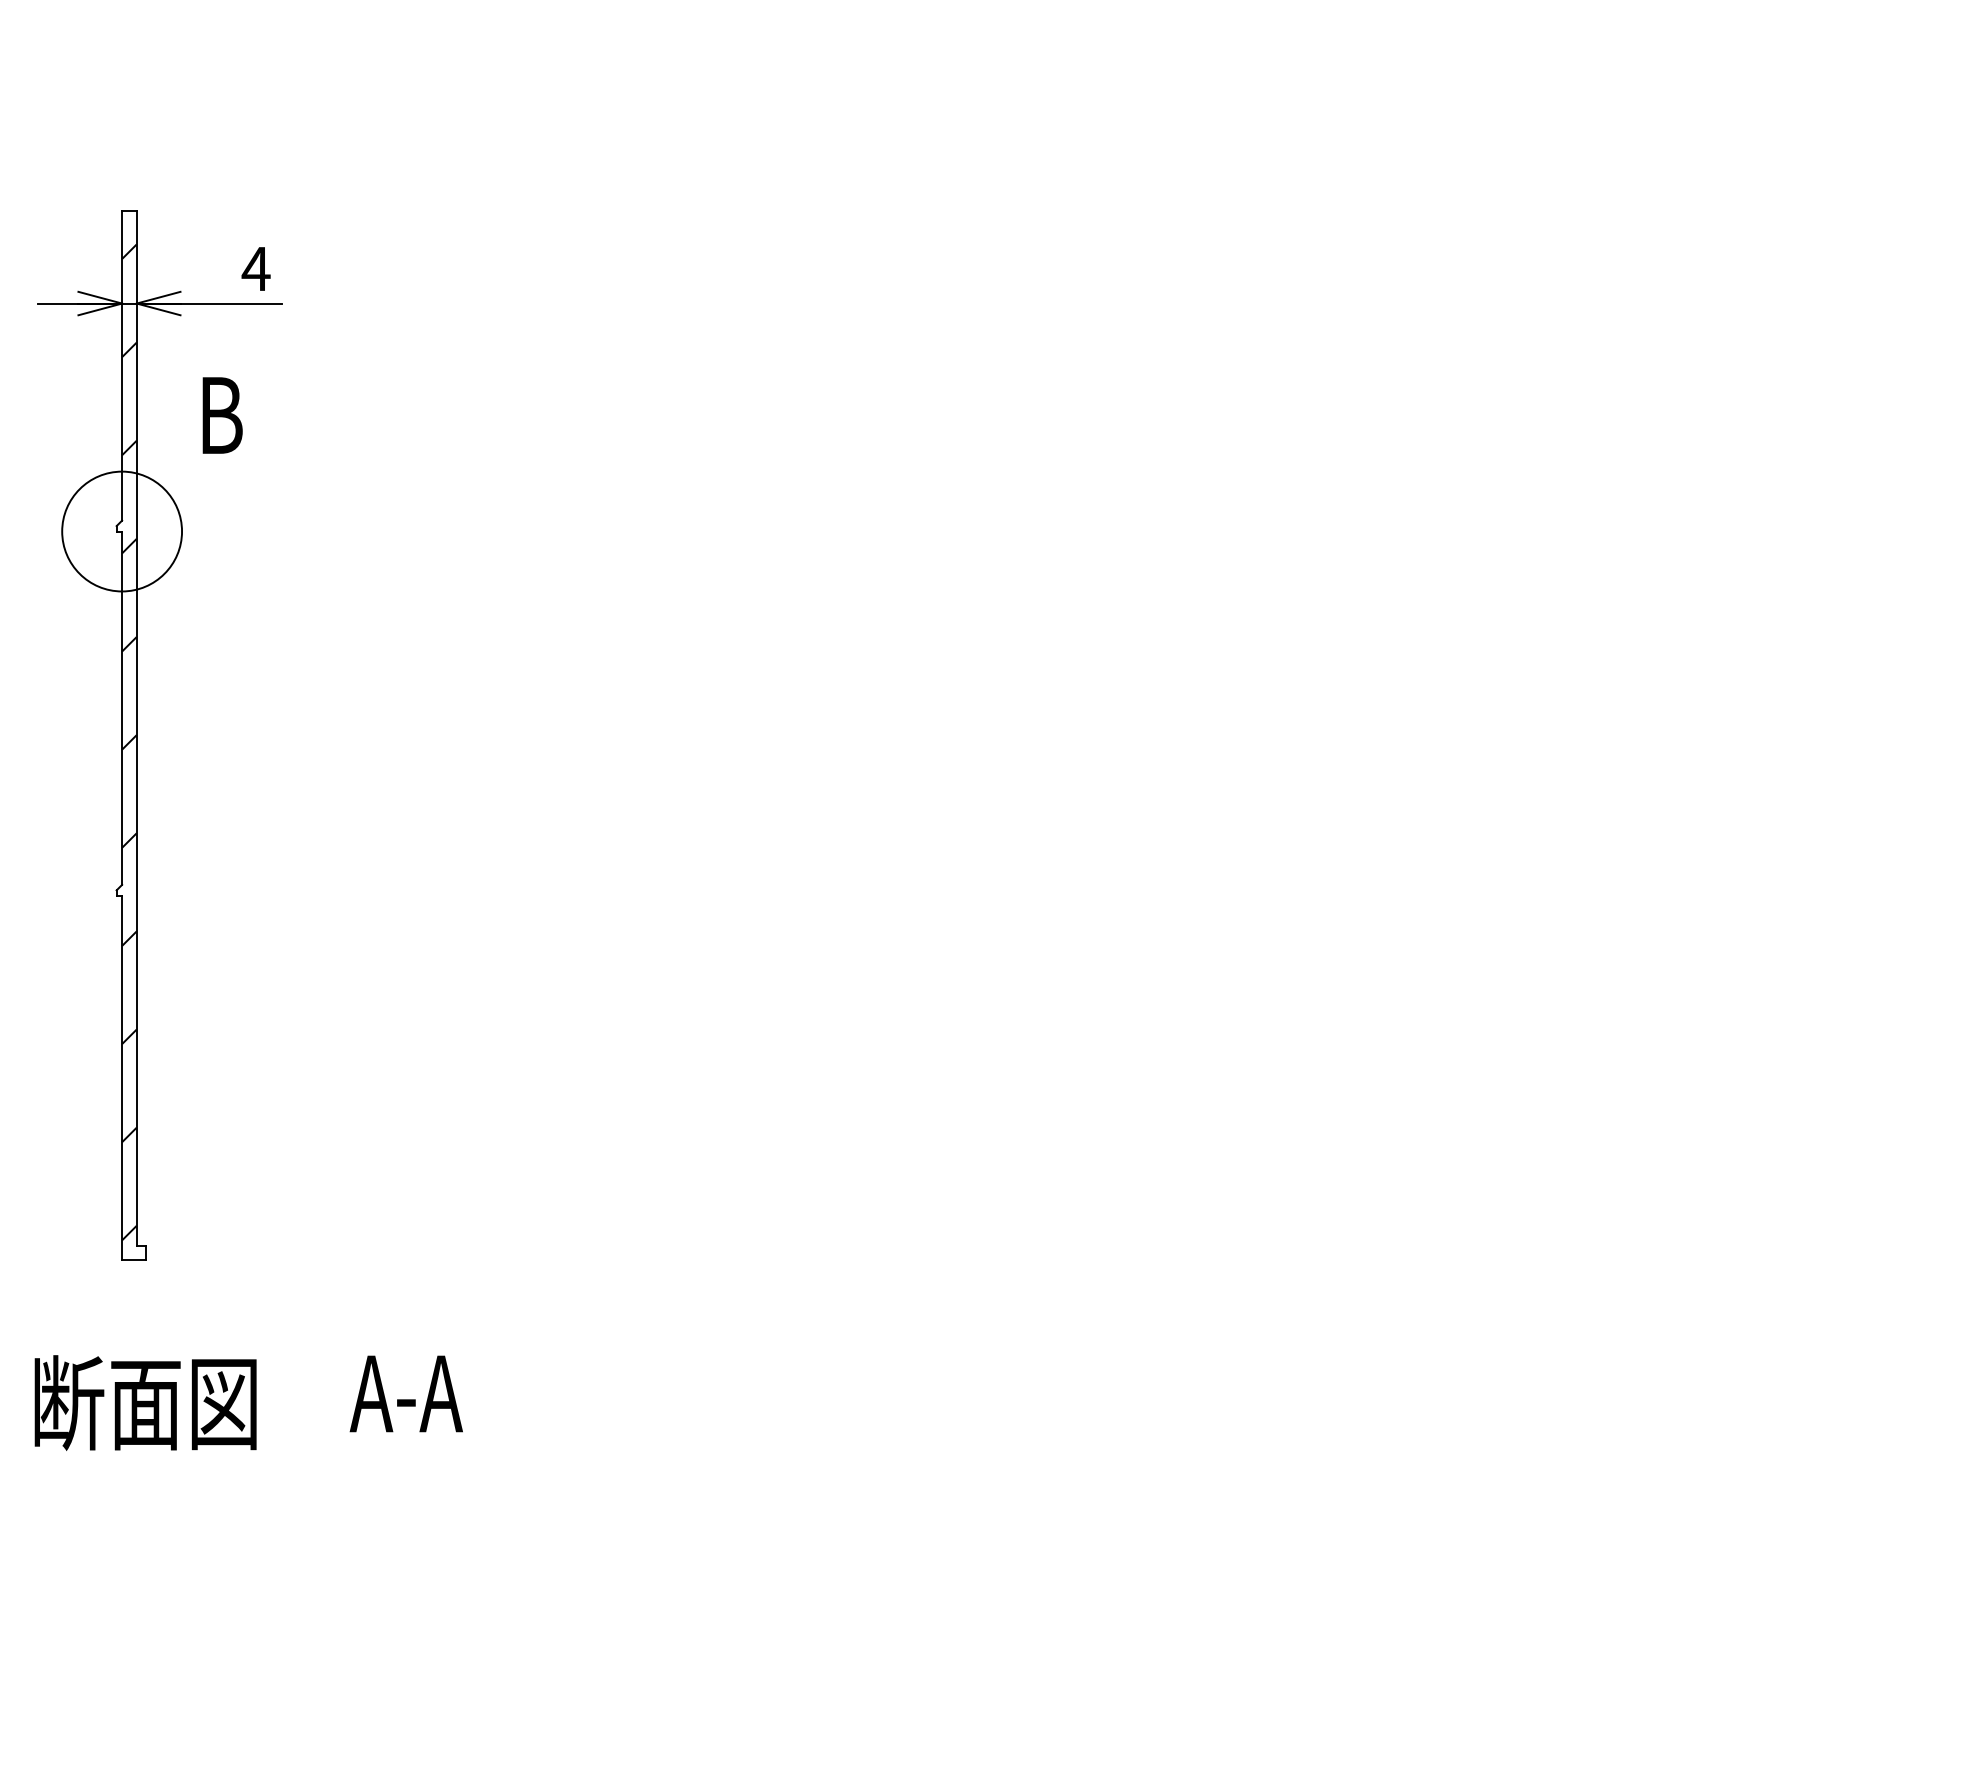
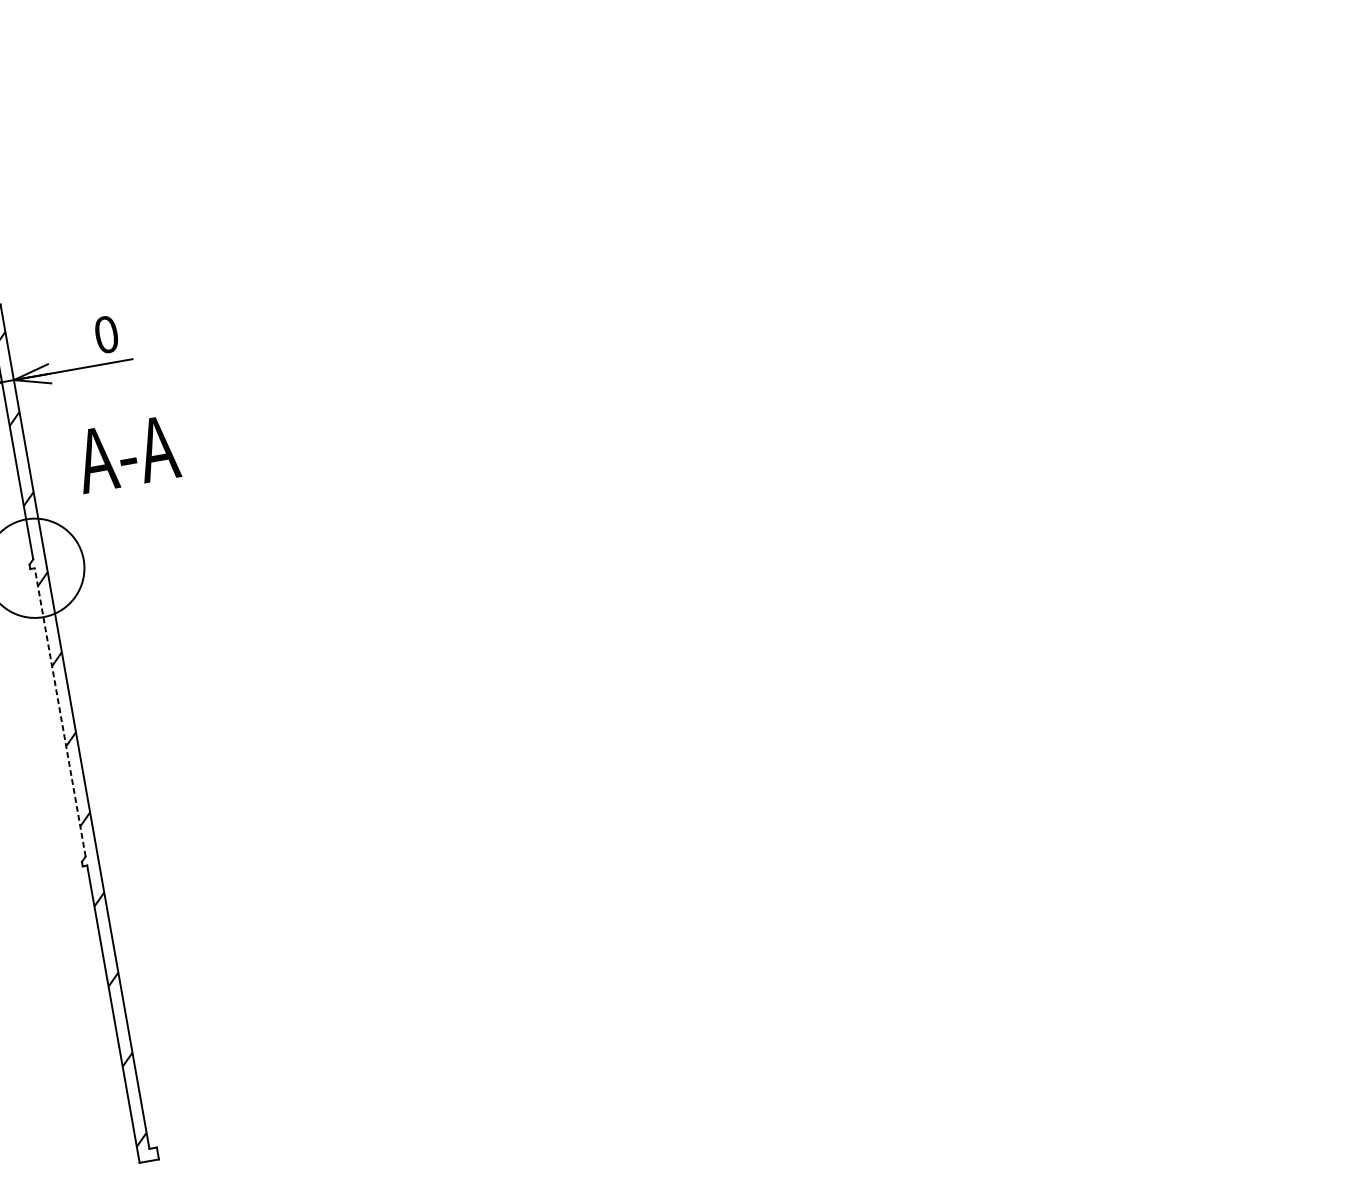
text: (255, 268) -> (105, 334), 4 -> 0
text: (255, 415) -> (126, 454), B -> A-A
line: (122, 708) -> (60, 712), solid -> dashed

